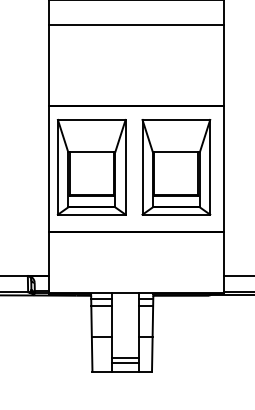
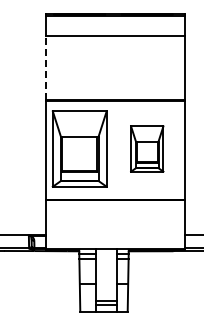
line: (49, 64) -> (46, 67), solid -> dashed
part: (176, 166) -> (147, 148), size x0.6

